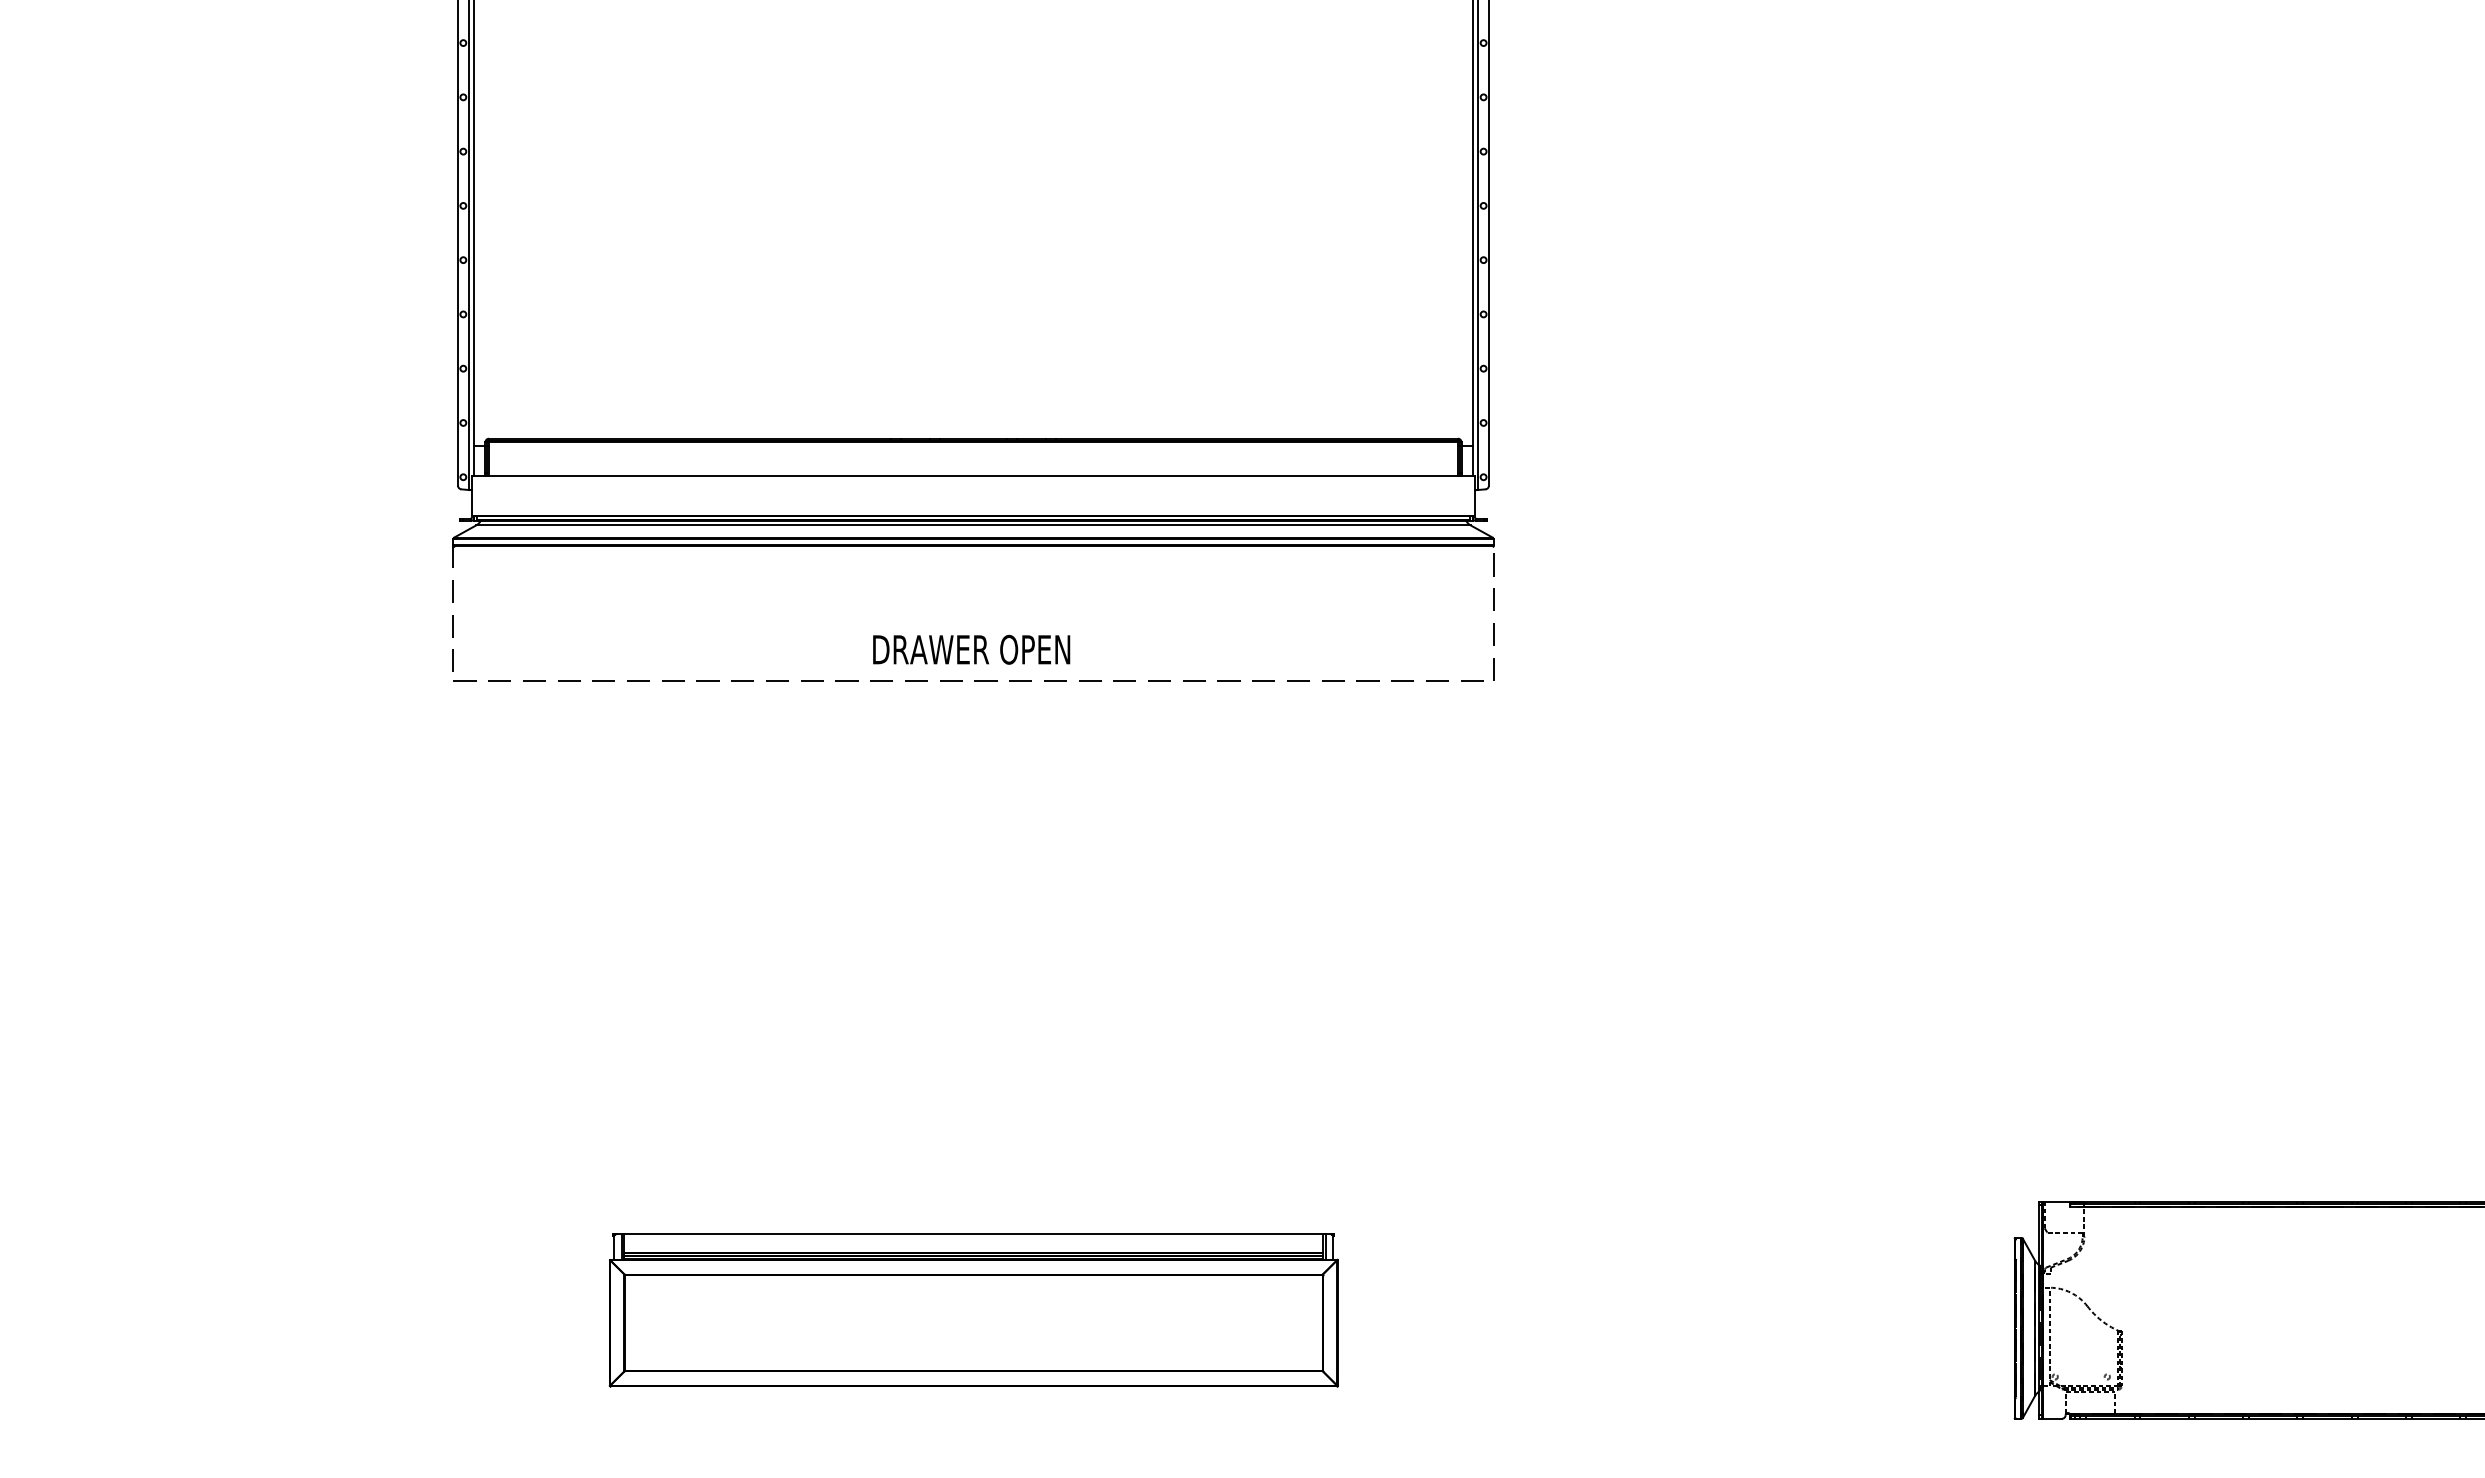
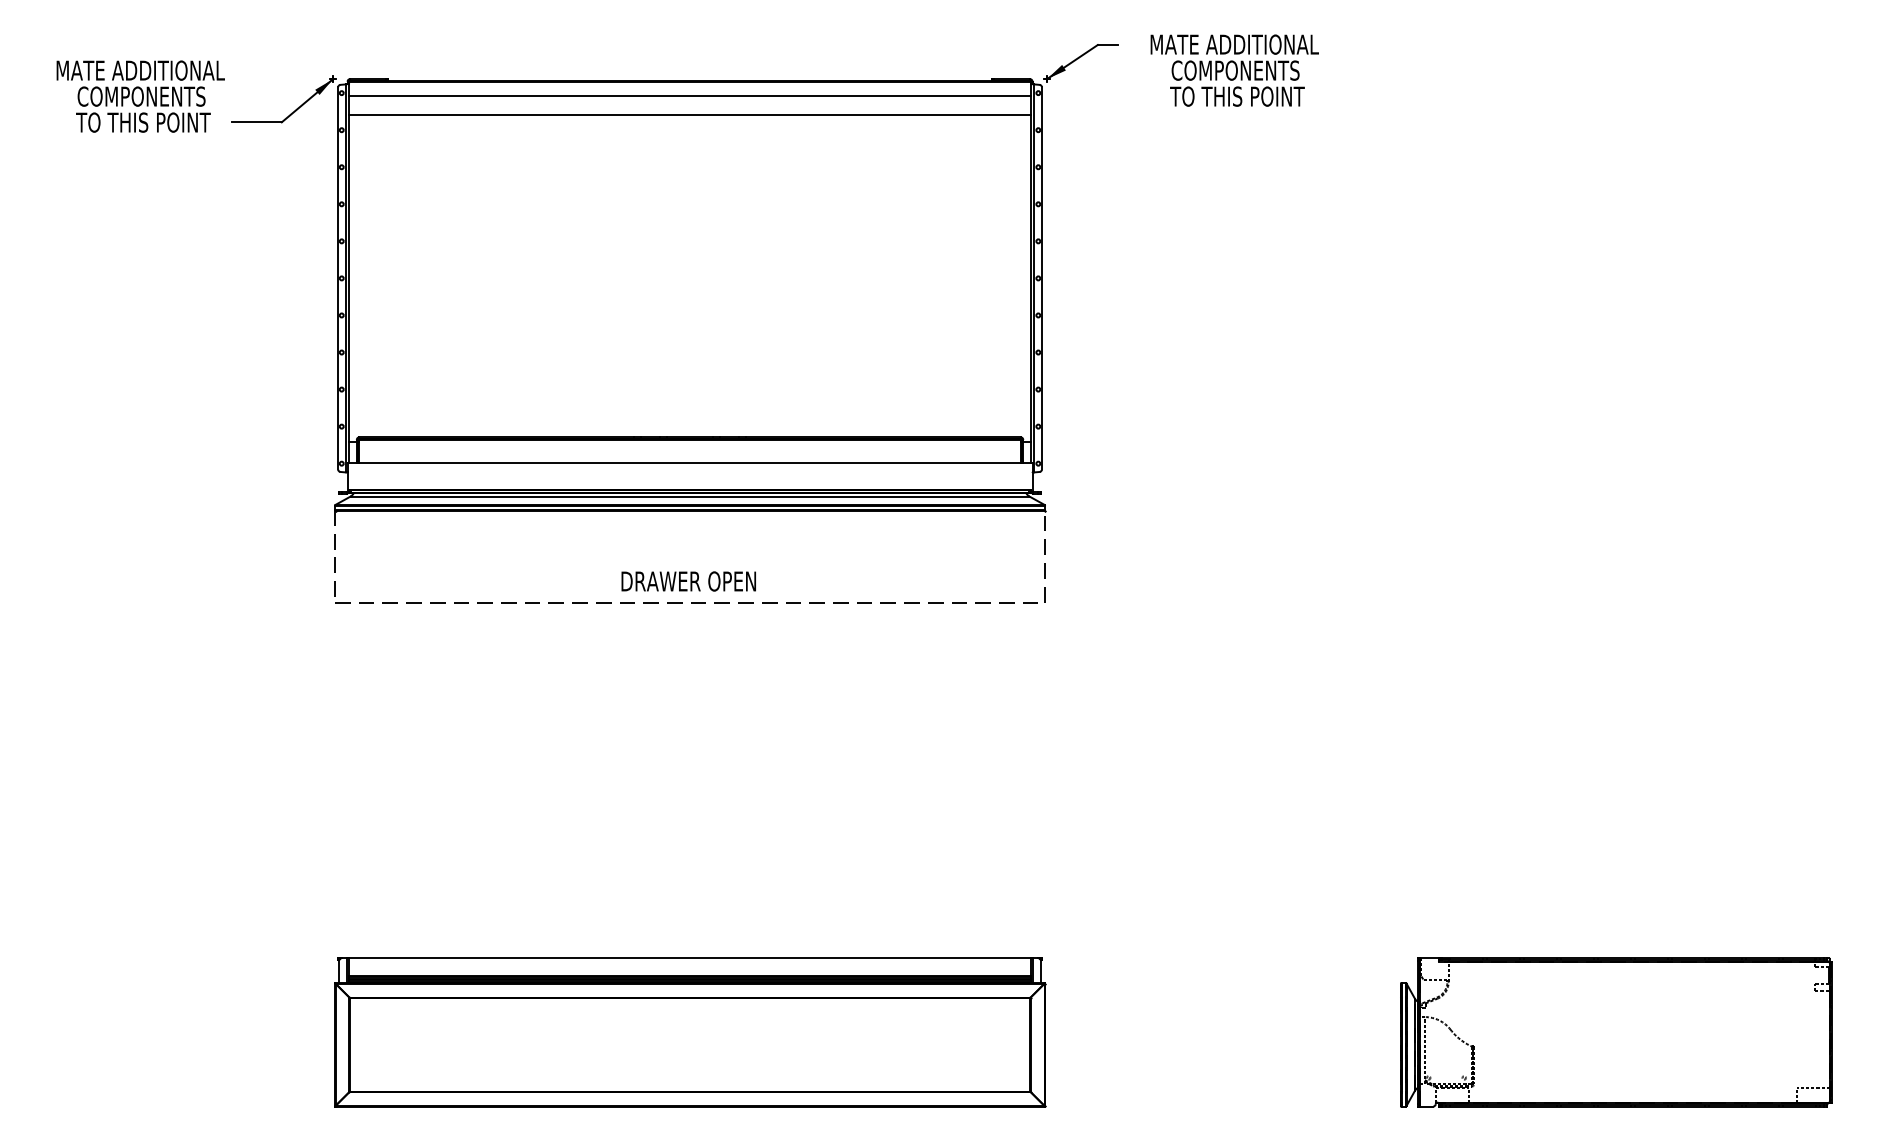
part: (974, 1310) -> (690, 1032), size x1.43

